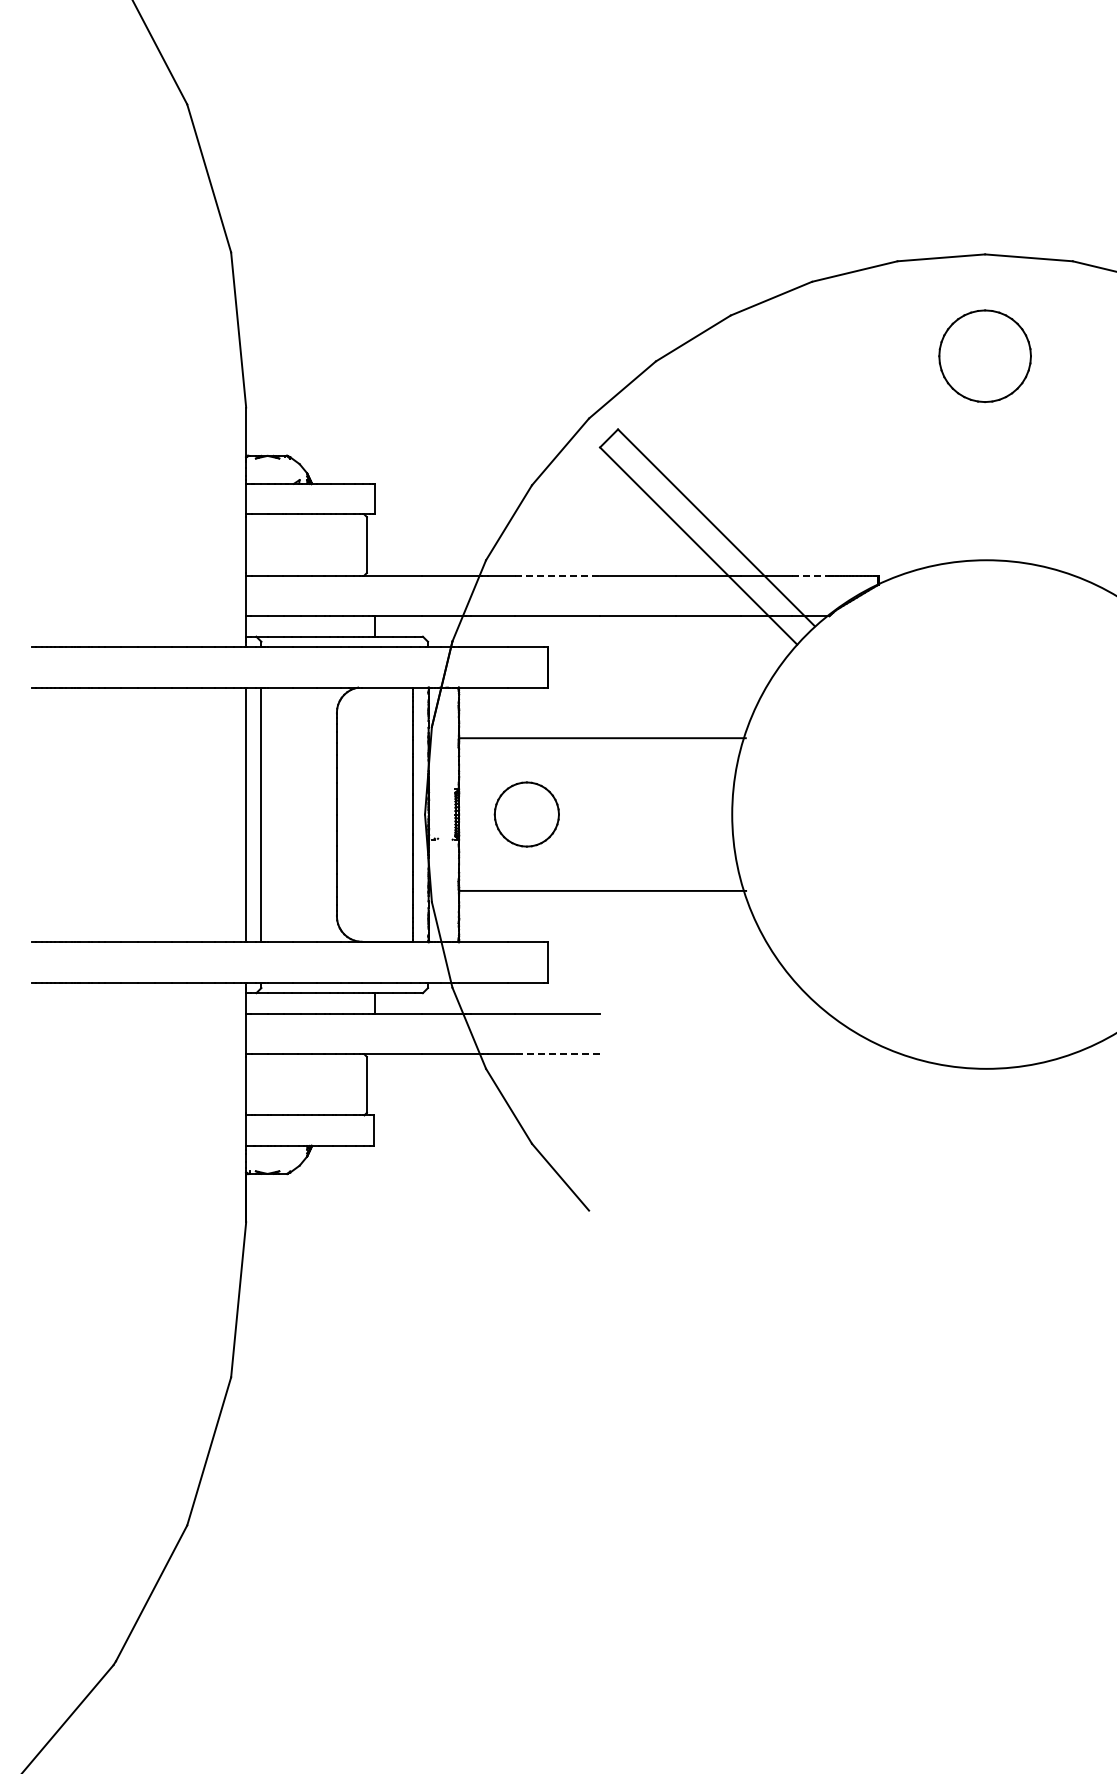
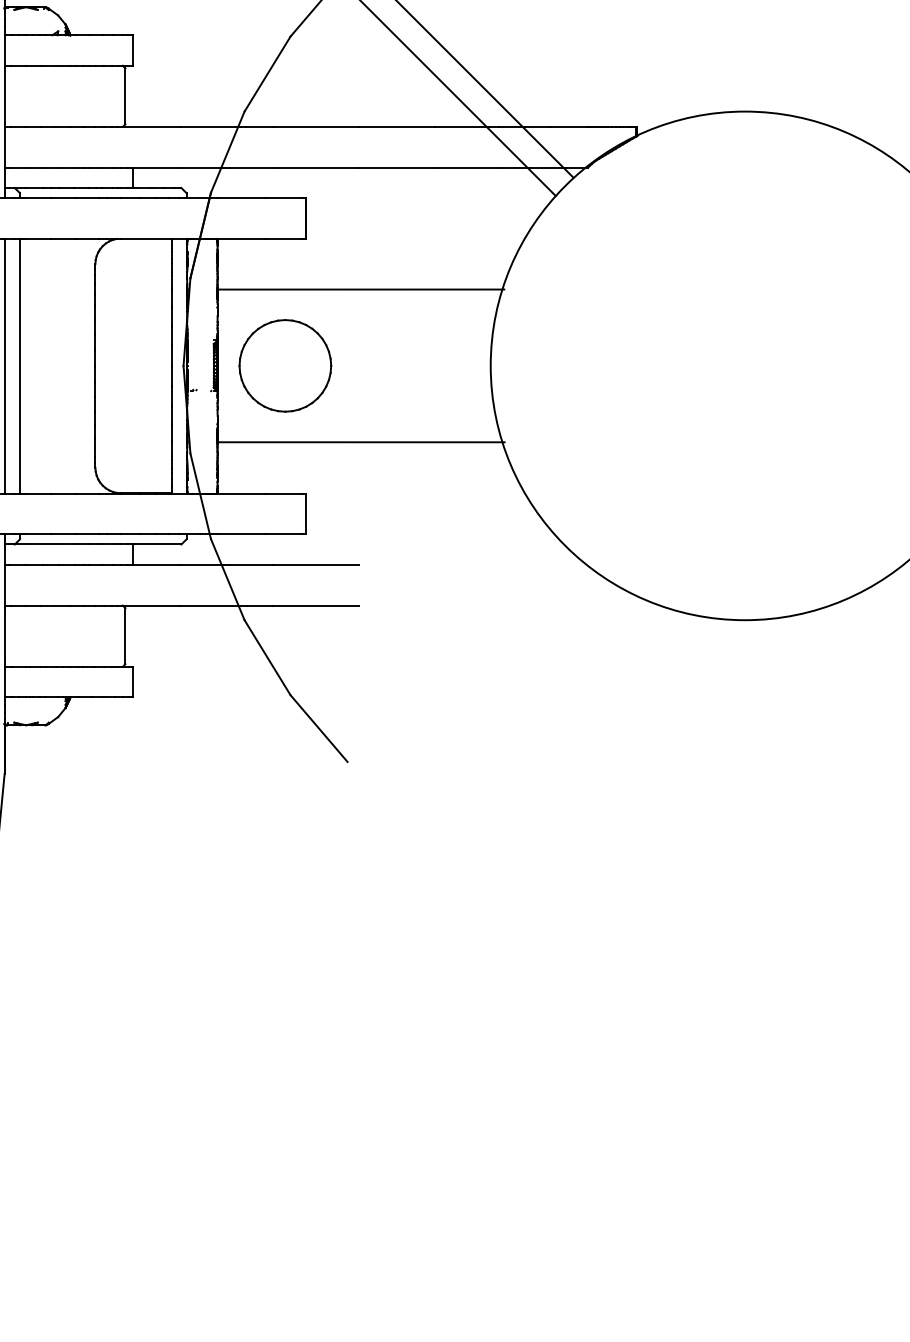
line: (557, 575) -> (316, 126), dashed -> solid
line: (810, 575) -> (569, 126), dashed -> solid
part: (526, 814) -> (285, 365), size x1.43
line: (557, 1054) -> (316, 605), dashed -> solid

